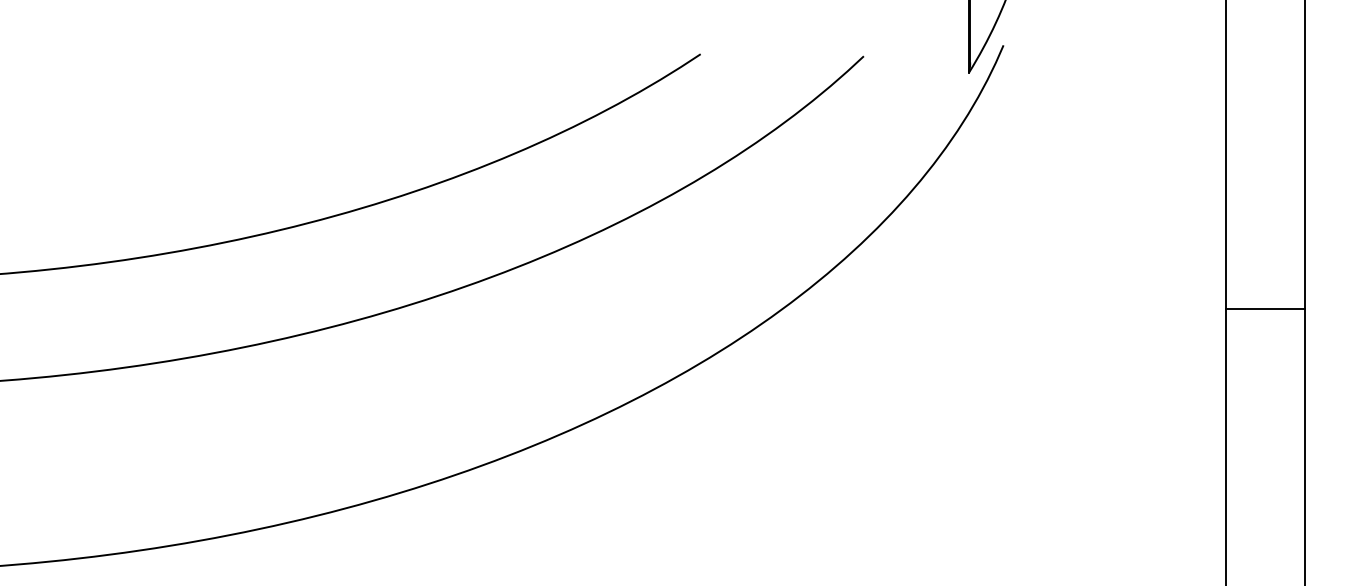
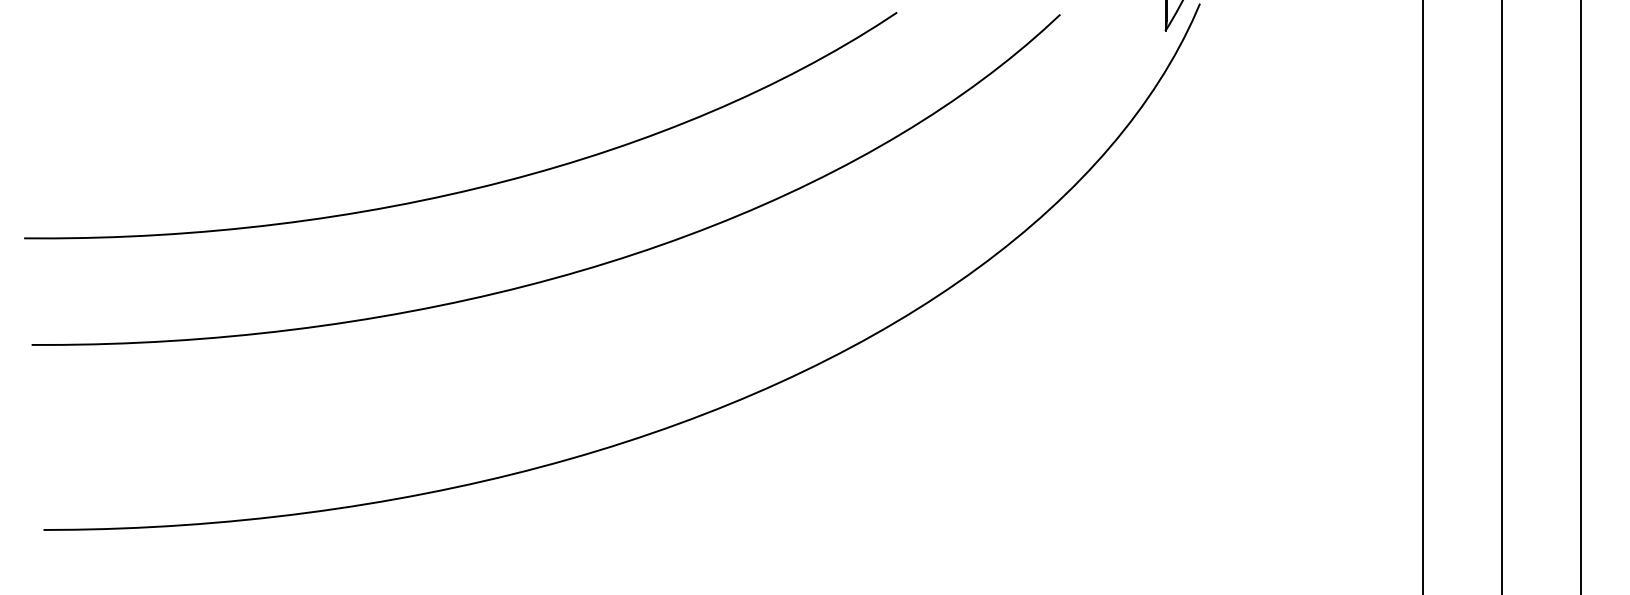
line: (1265, 309) -> (1461, 267), removed

